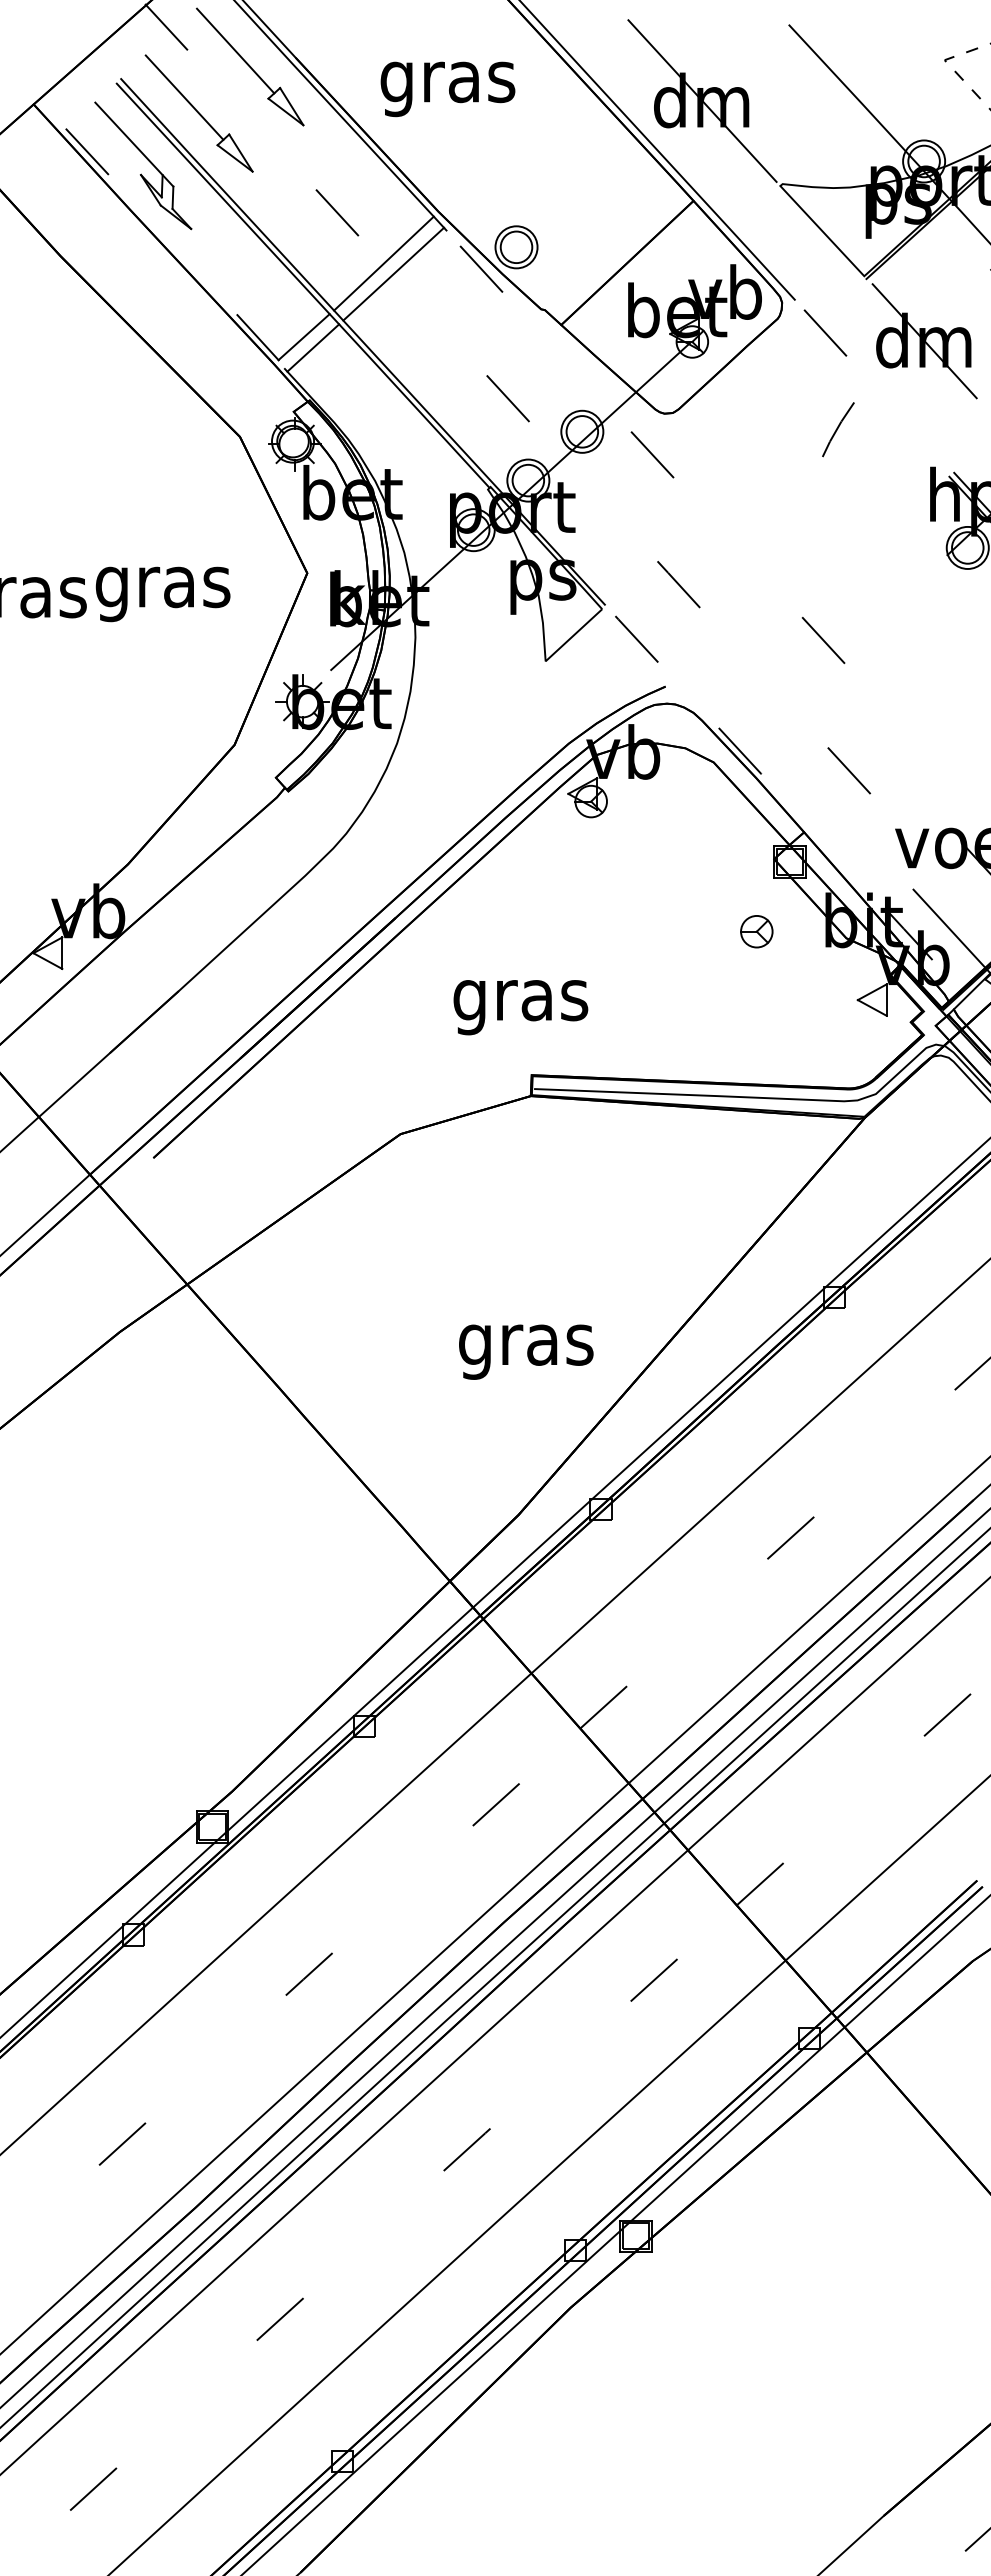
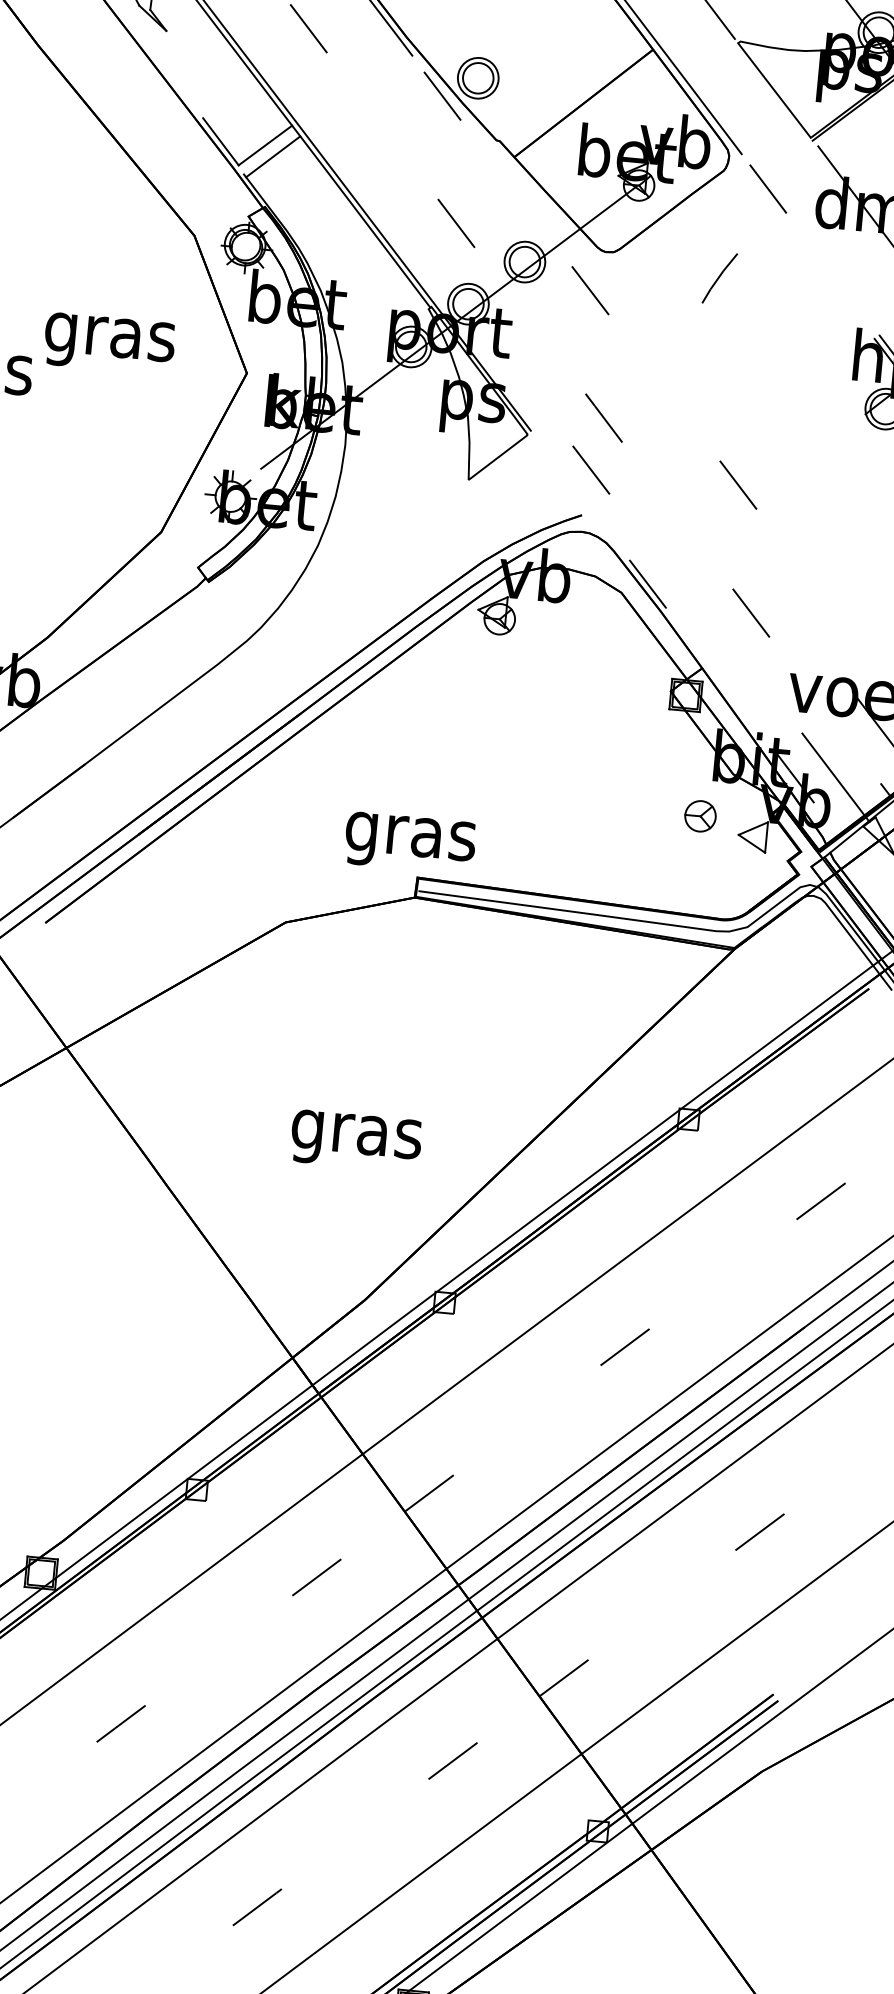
line: (383, 263) -> (348, 81), removed
line: (393, 273) -> (357, 92), removed
curve: (838, 428) -> (720, 277), moved
text: (162, 594) -> (108, 344), moved
line: (636, 638) -> (591, 469), moved
part: (756, 931) -> (700, 816), moved
text: (520, 1007) -> (409, 843), moved
text: (526, 1351) -> (356, 1140), moved

